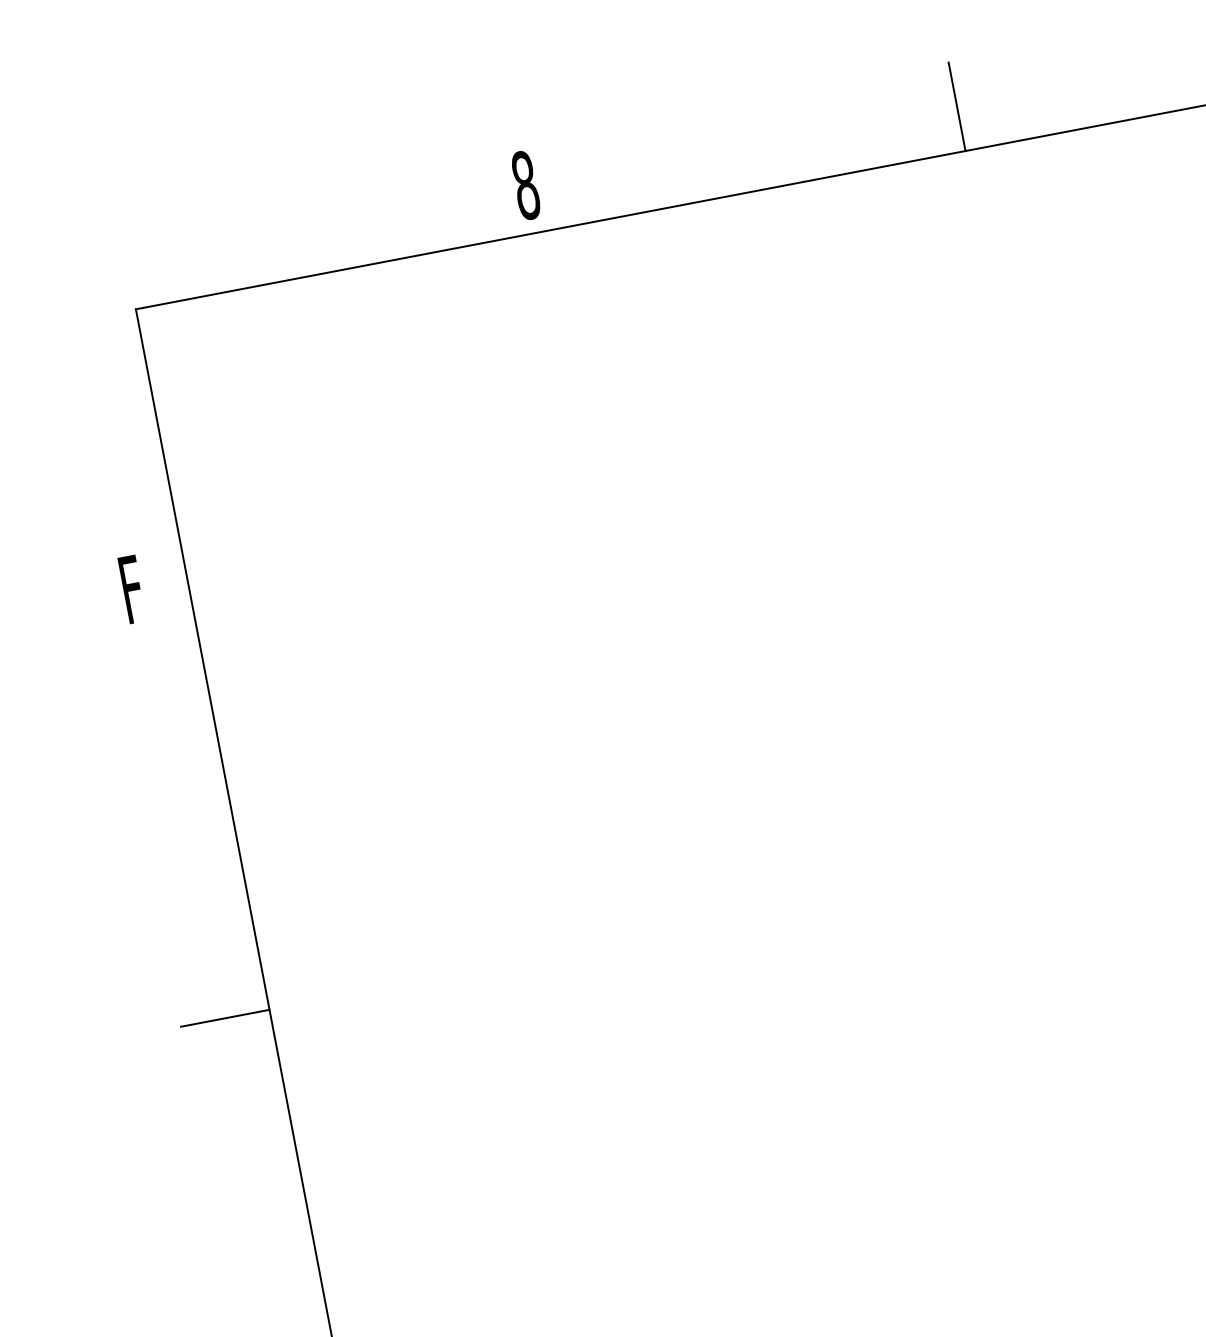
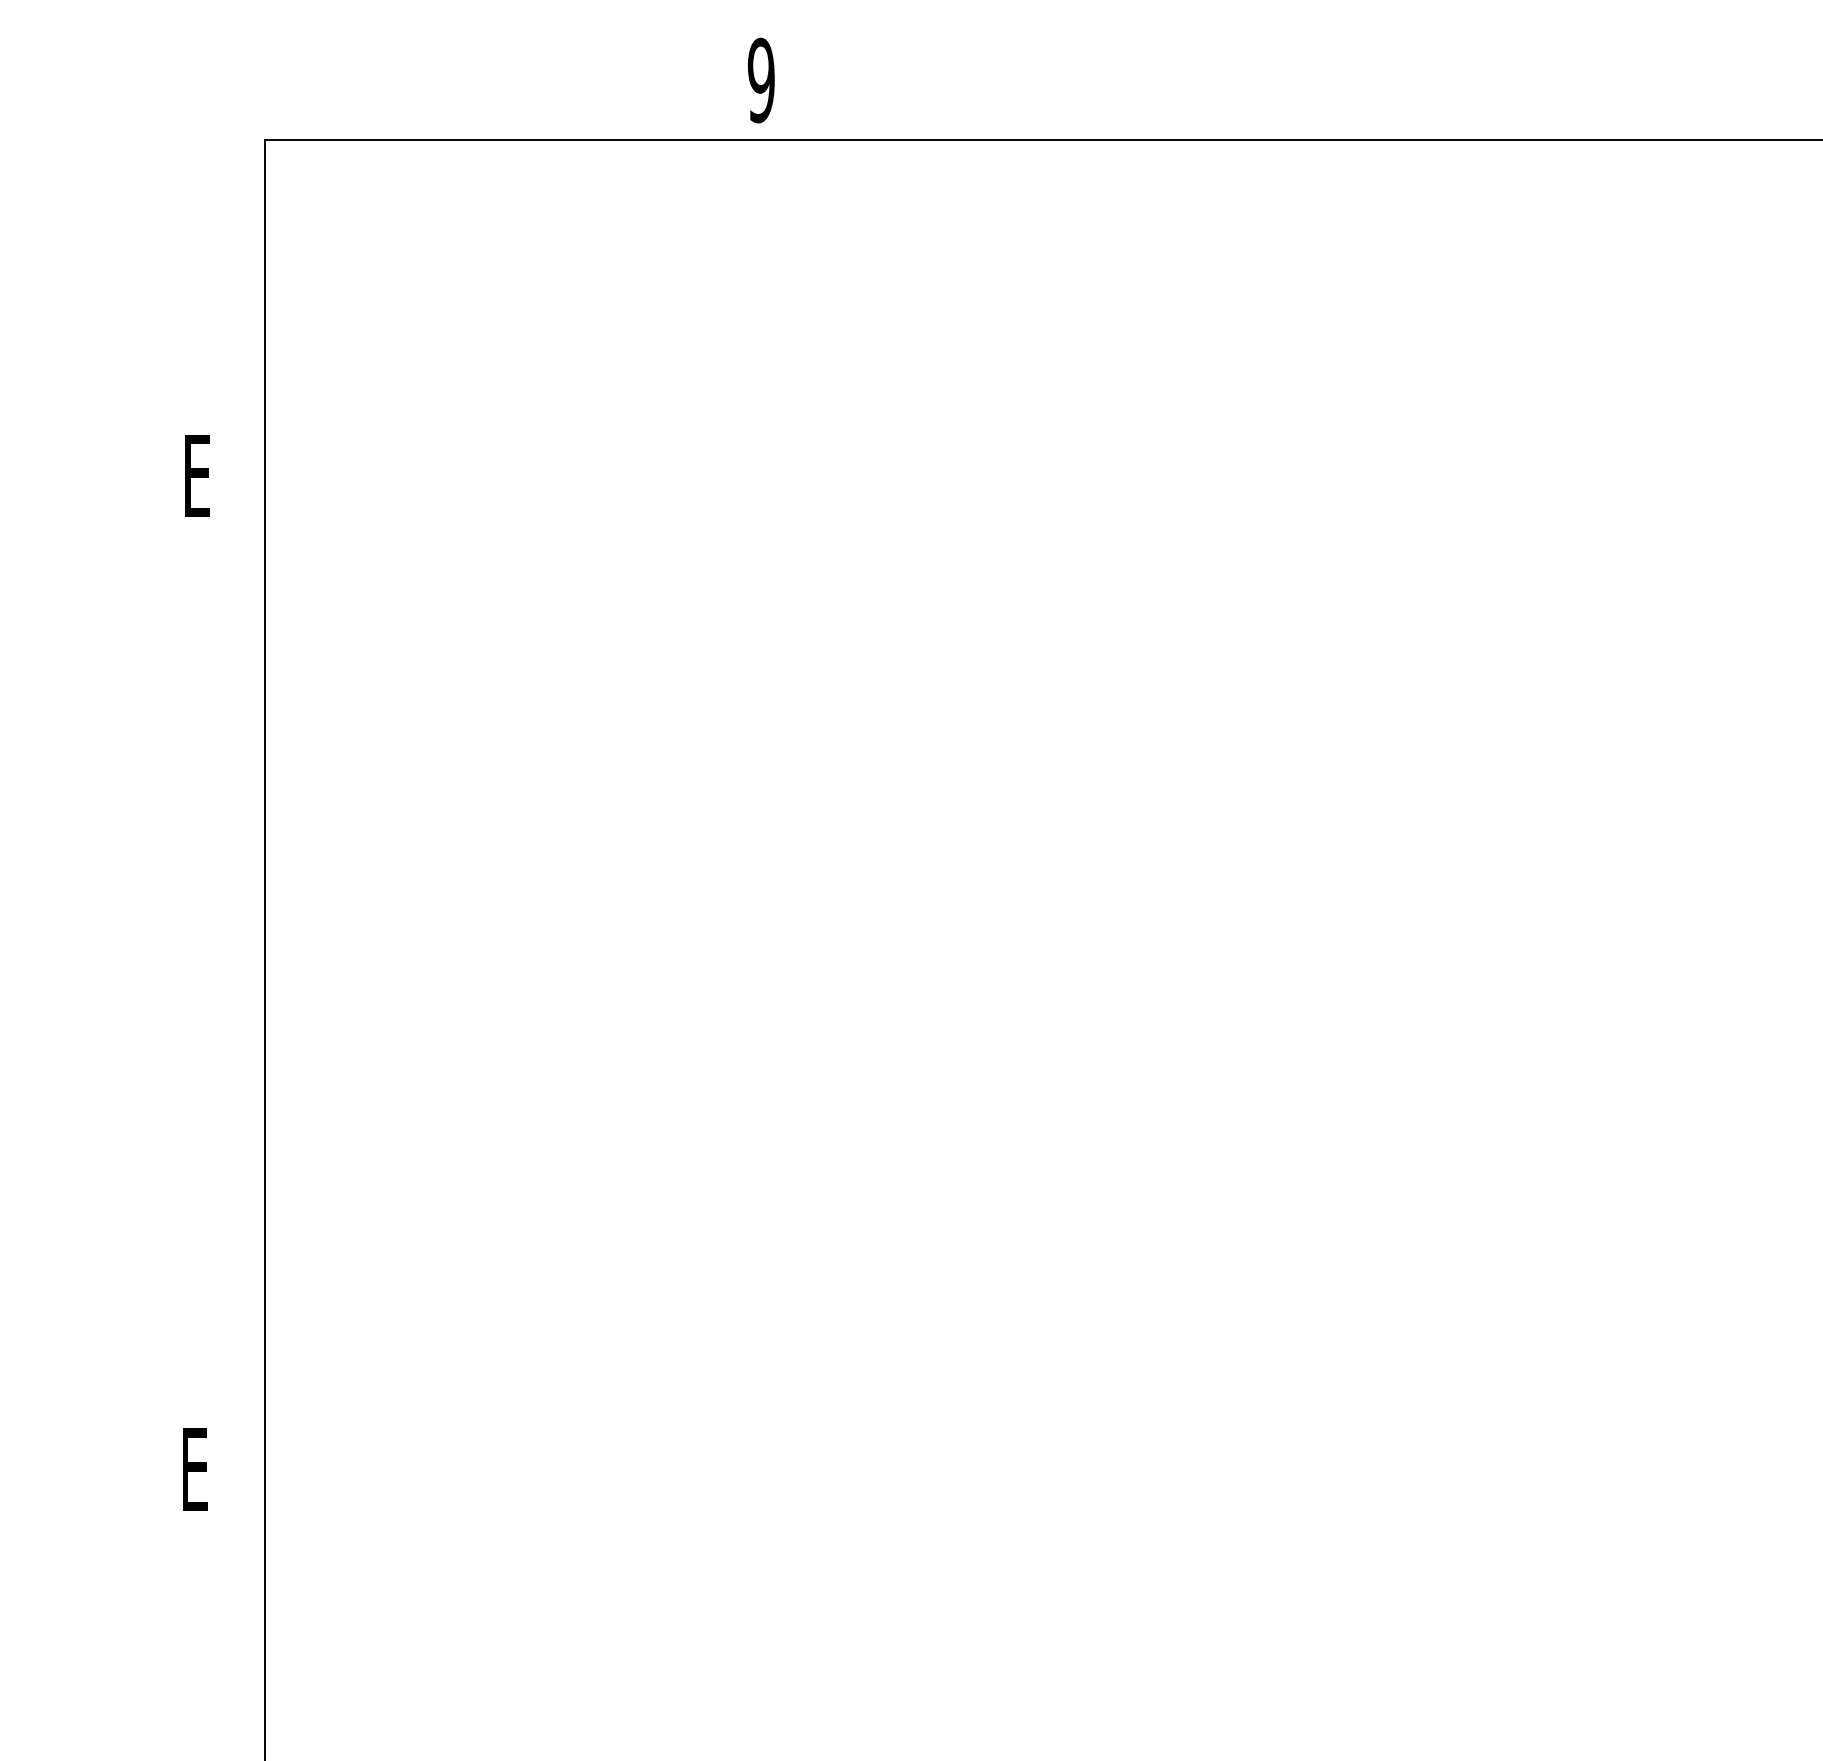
line: (956, 106) -> (1297, 84), removed
text: (525, 185) -> (760, 80), 8 -> 9
text: (135, 588) -> (200, 475), F -> E
line: (225, 1018) -> (209, 1012), removed

